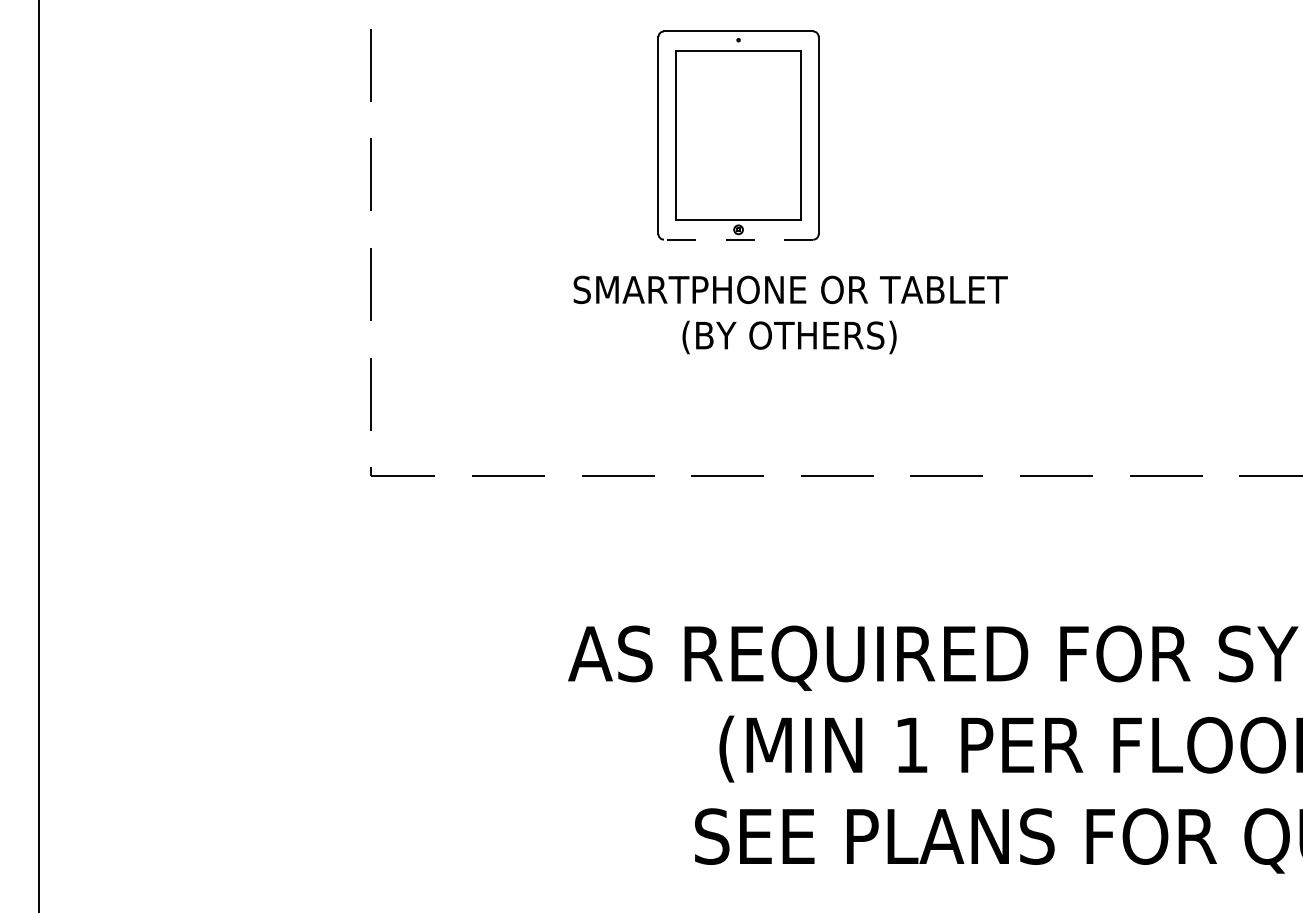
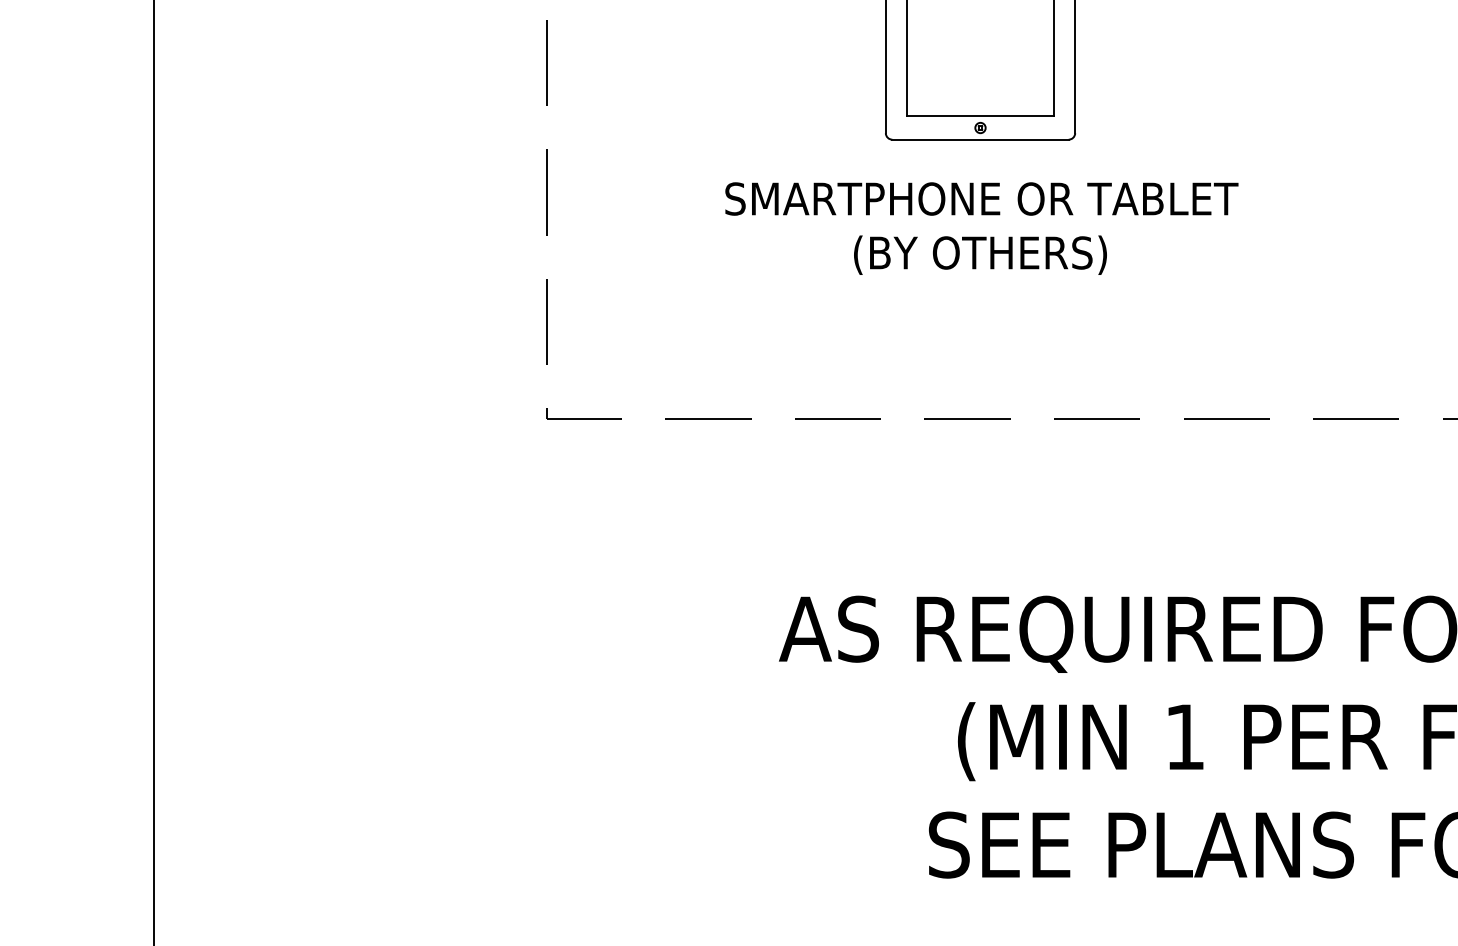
line: (738, 239) -> (980, 139), dashed -> solid
text: (790, 314) -> (981, 228), moved

